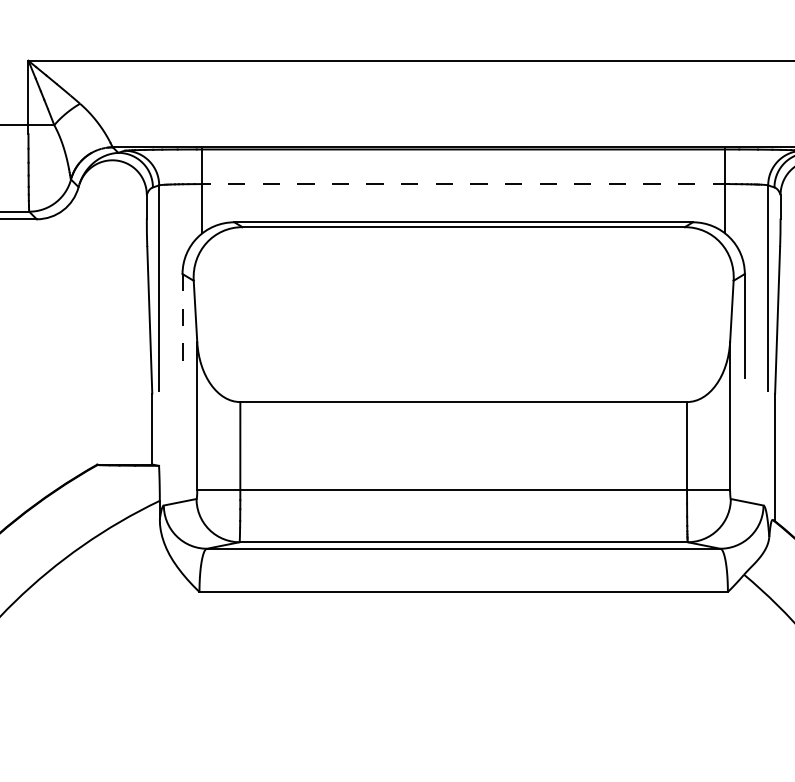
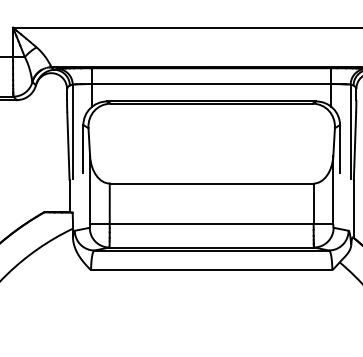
line: (465, 185) -> (212, 84), dashed -> solid
line: (182, 325) -> (83, 148), dashed -> solid

